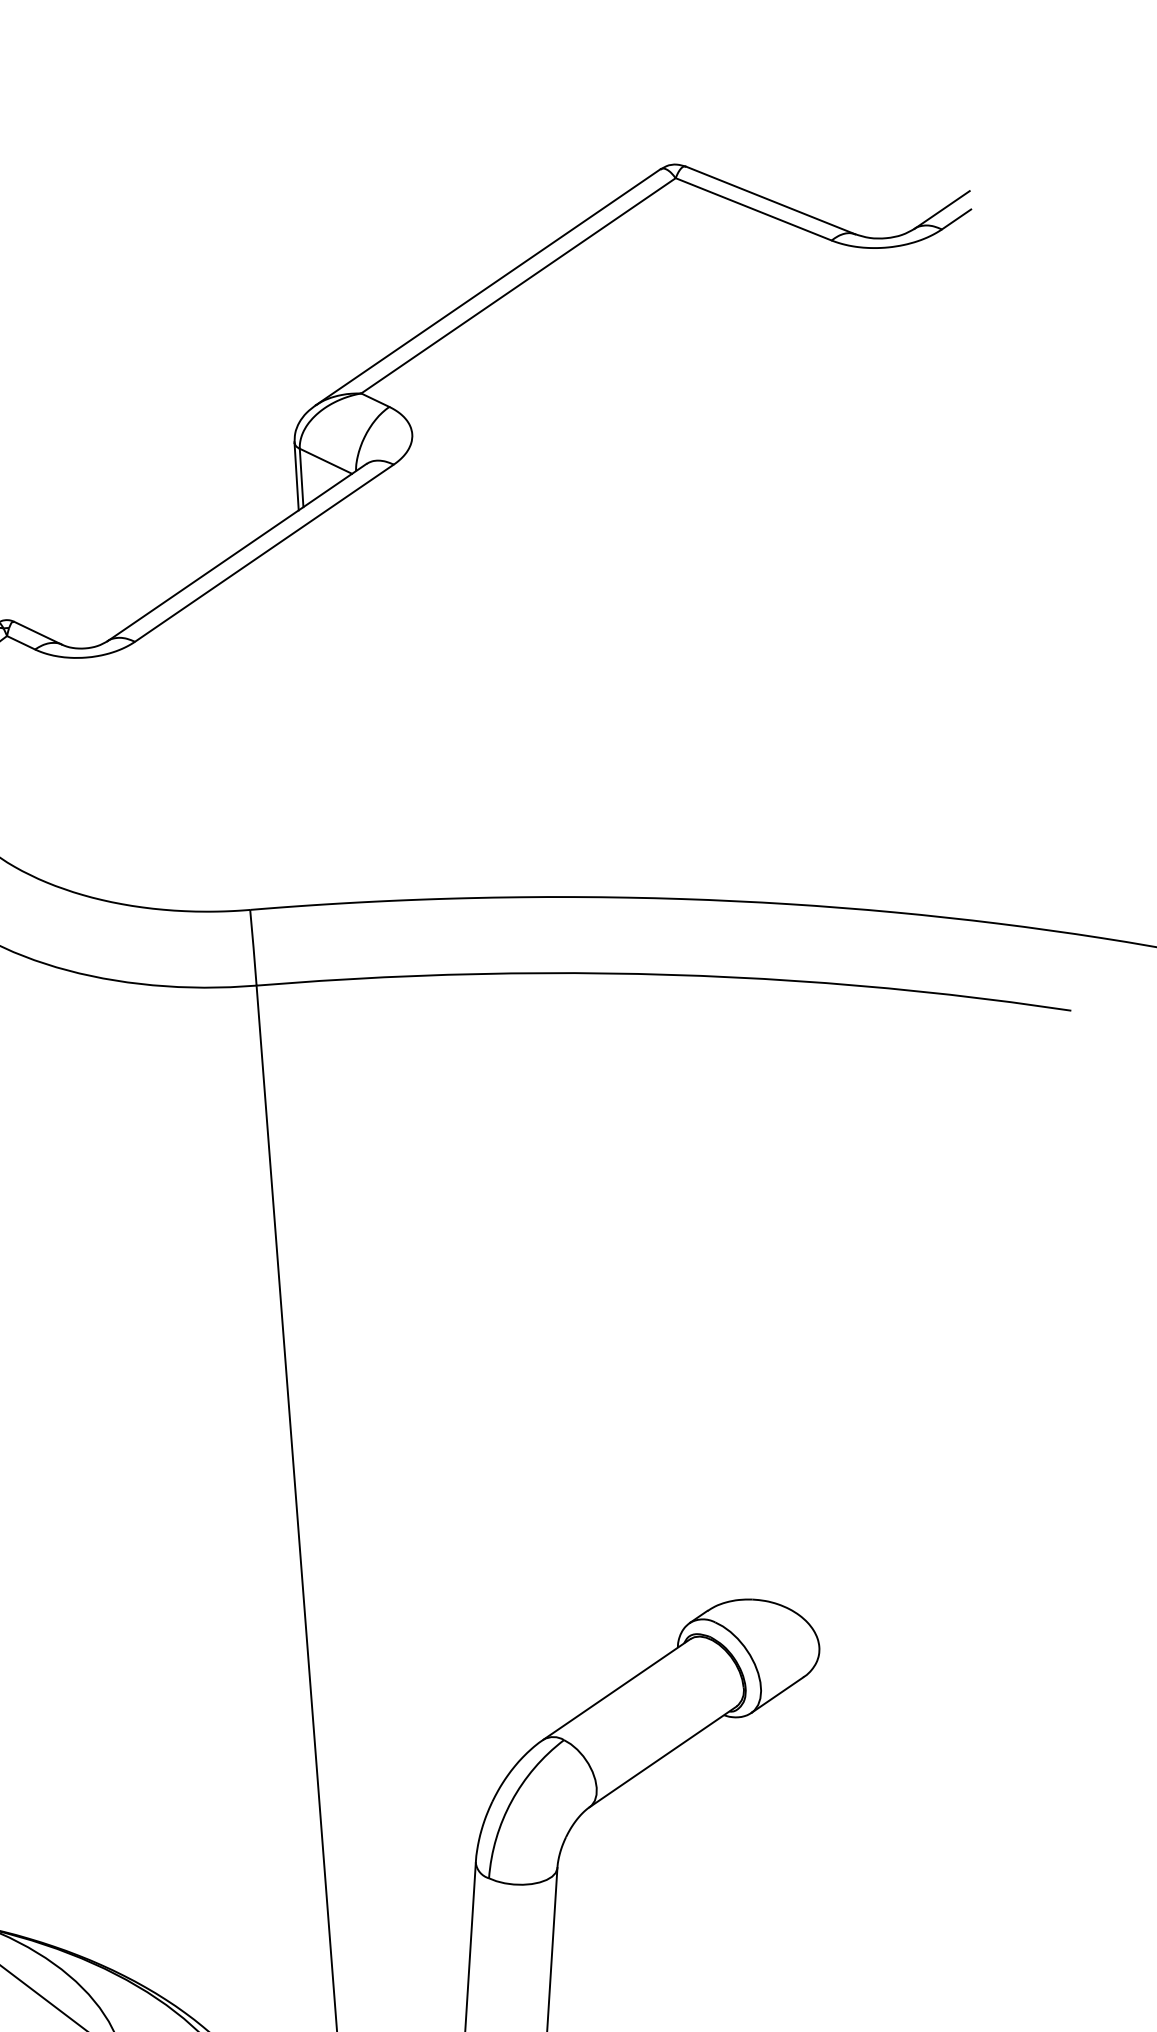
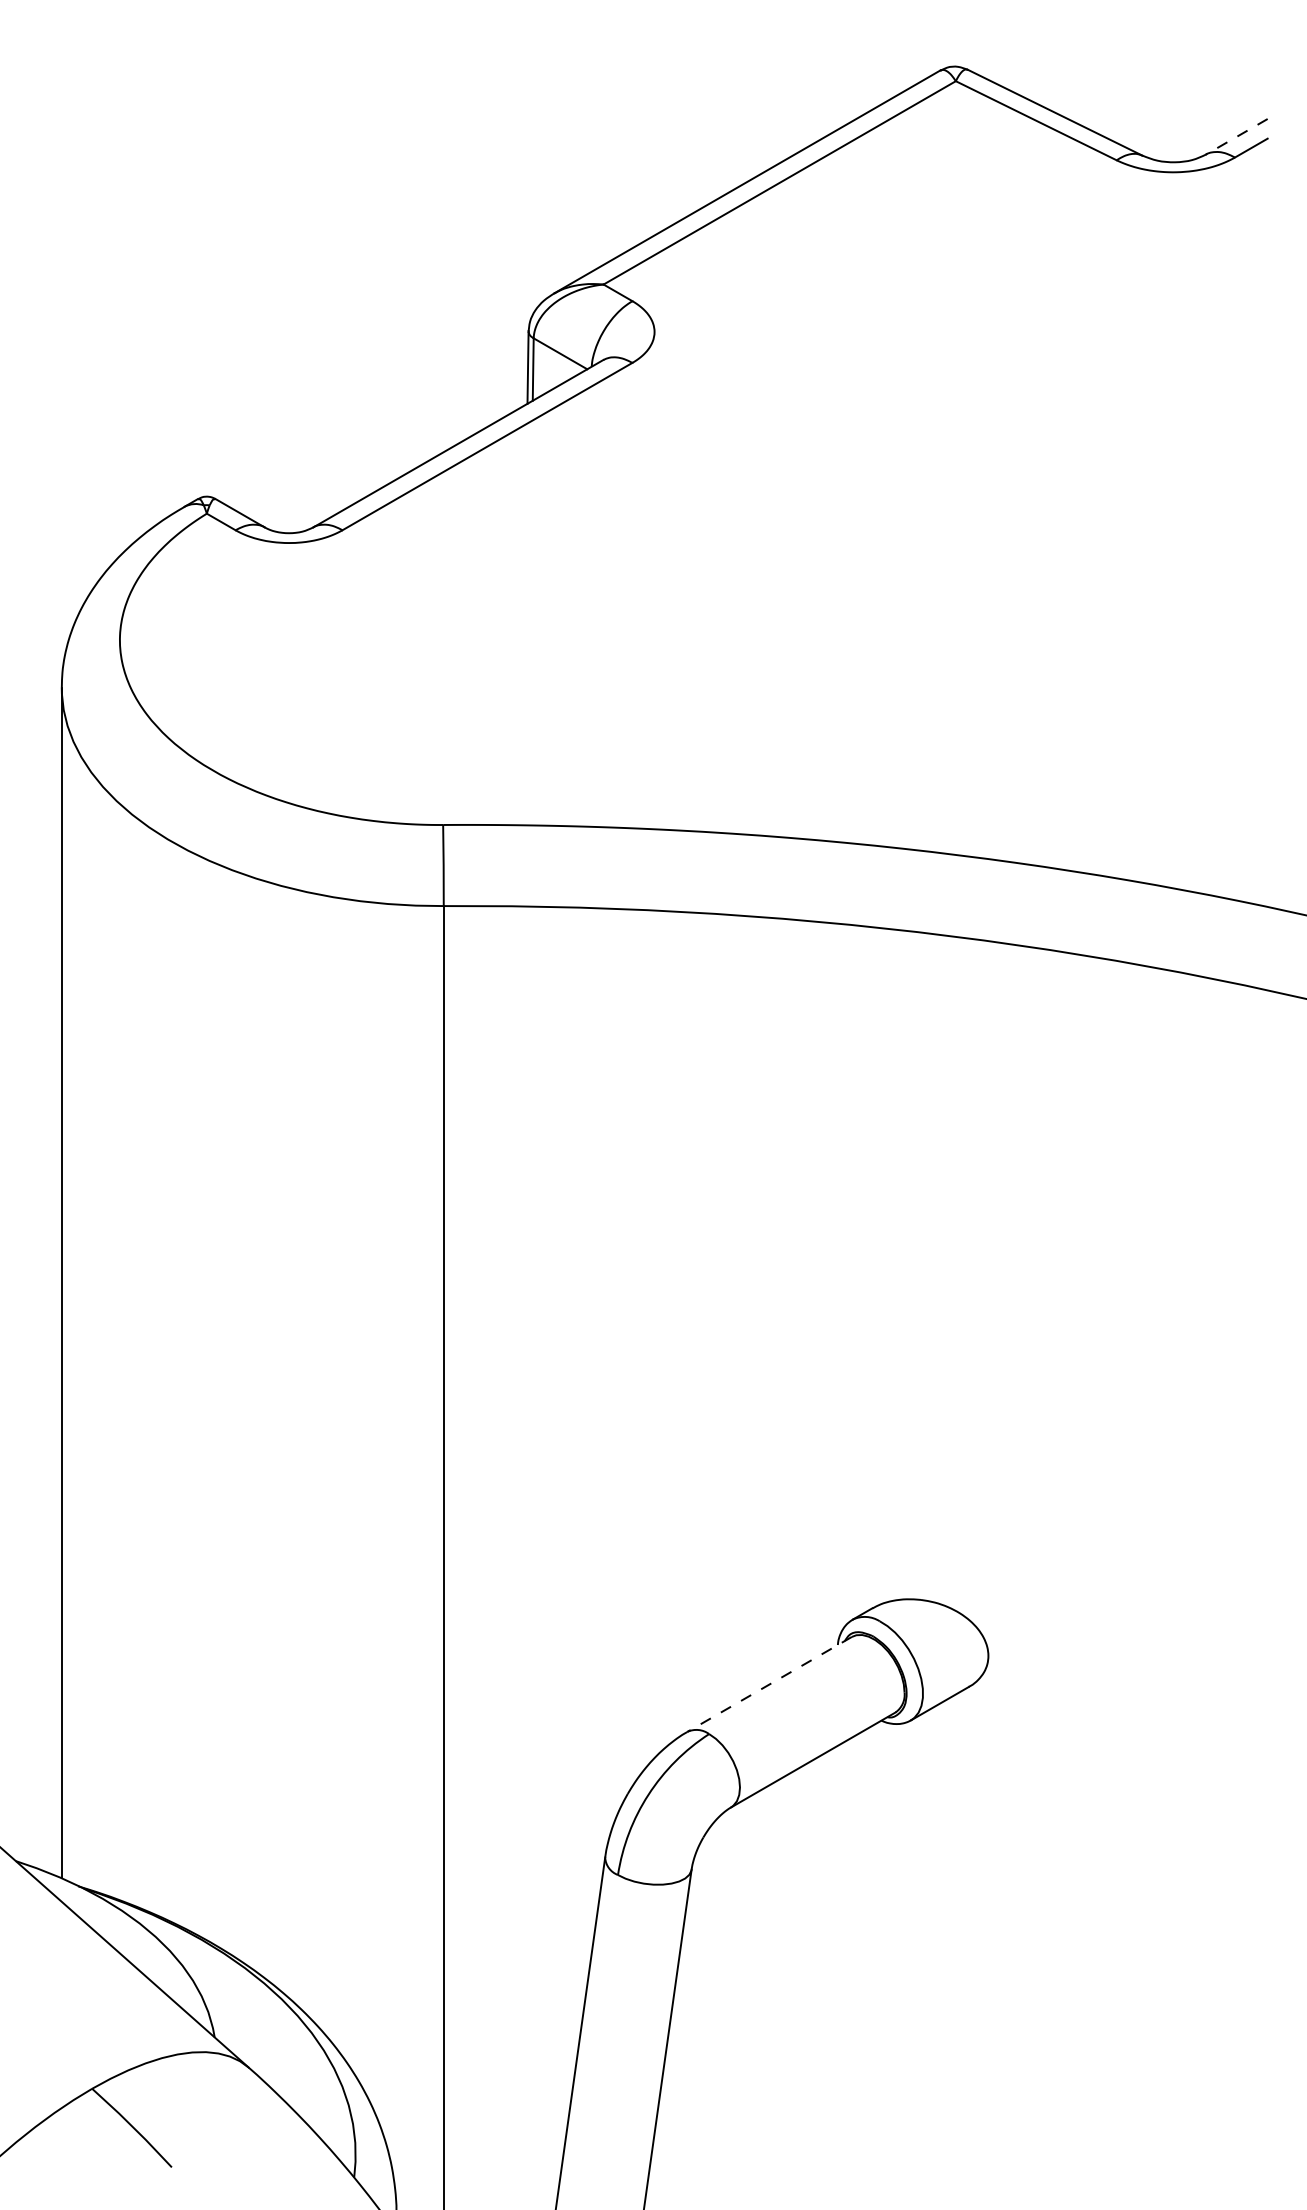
line: (941, 209) -> (1236, 136), solid -> dashed
line: (616, 1689) -> (769, 1684), solid -> dashed

